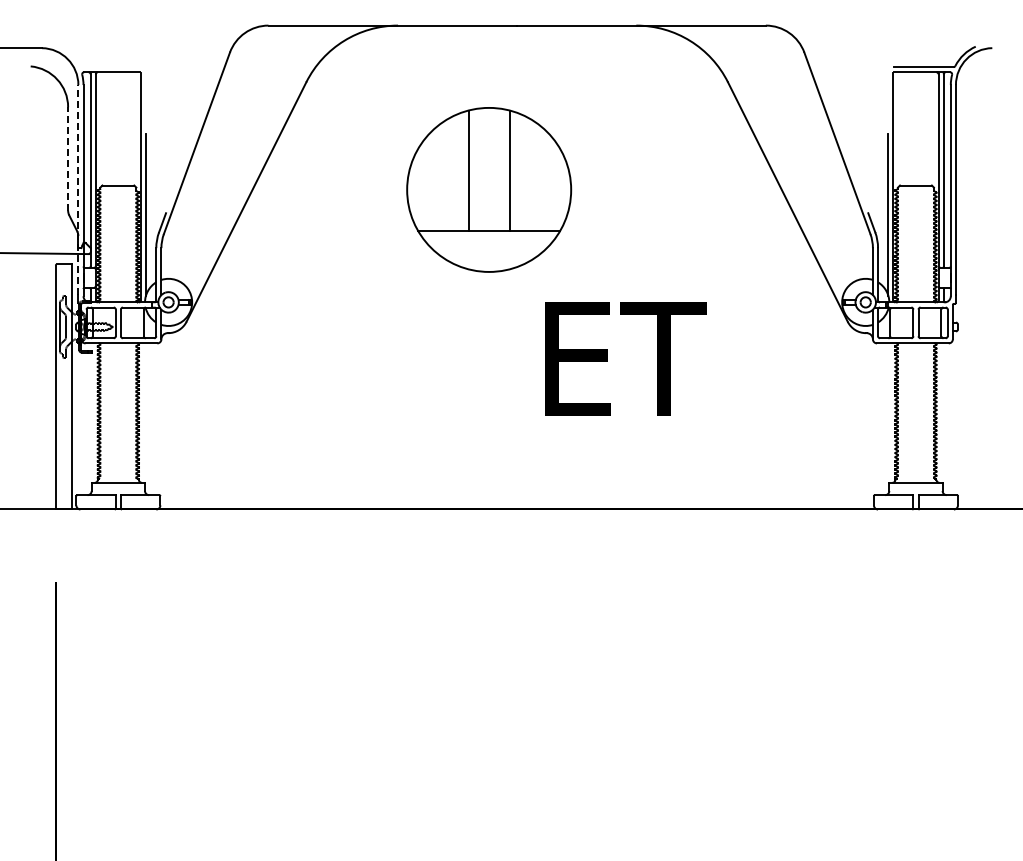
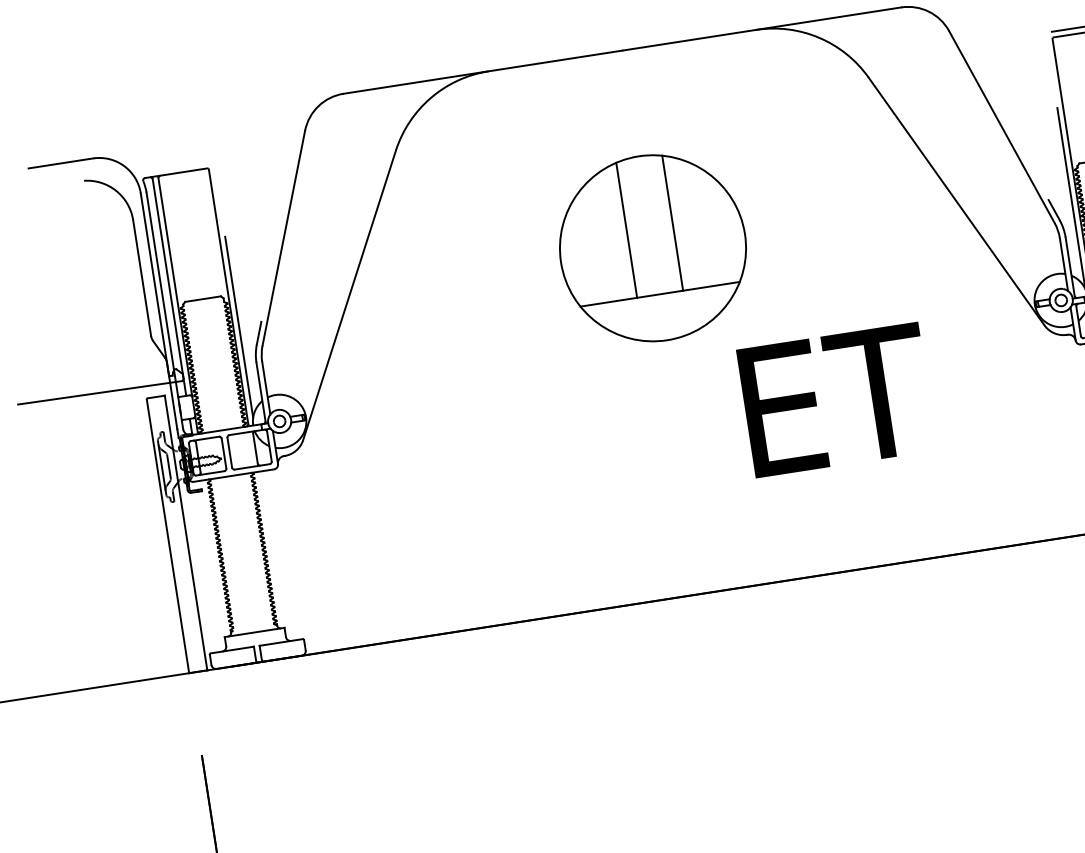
line: (68, 158) -> (142, 277), dashed -> solid
line: (78, 189) -> (159, 310), dashed -> solid
part: (489, 189) -> (653, 247), moved
text: (625, 358) -> (836, 399), moved

